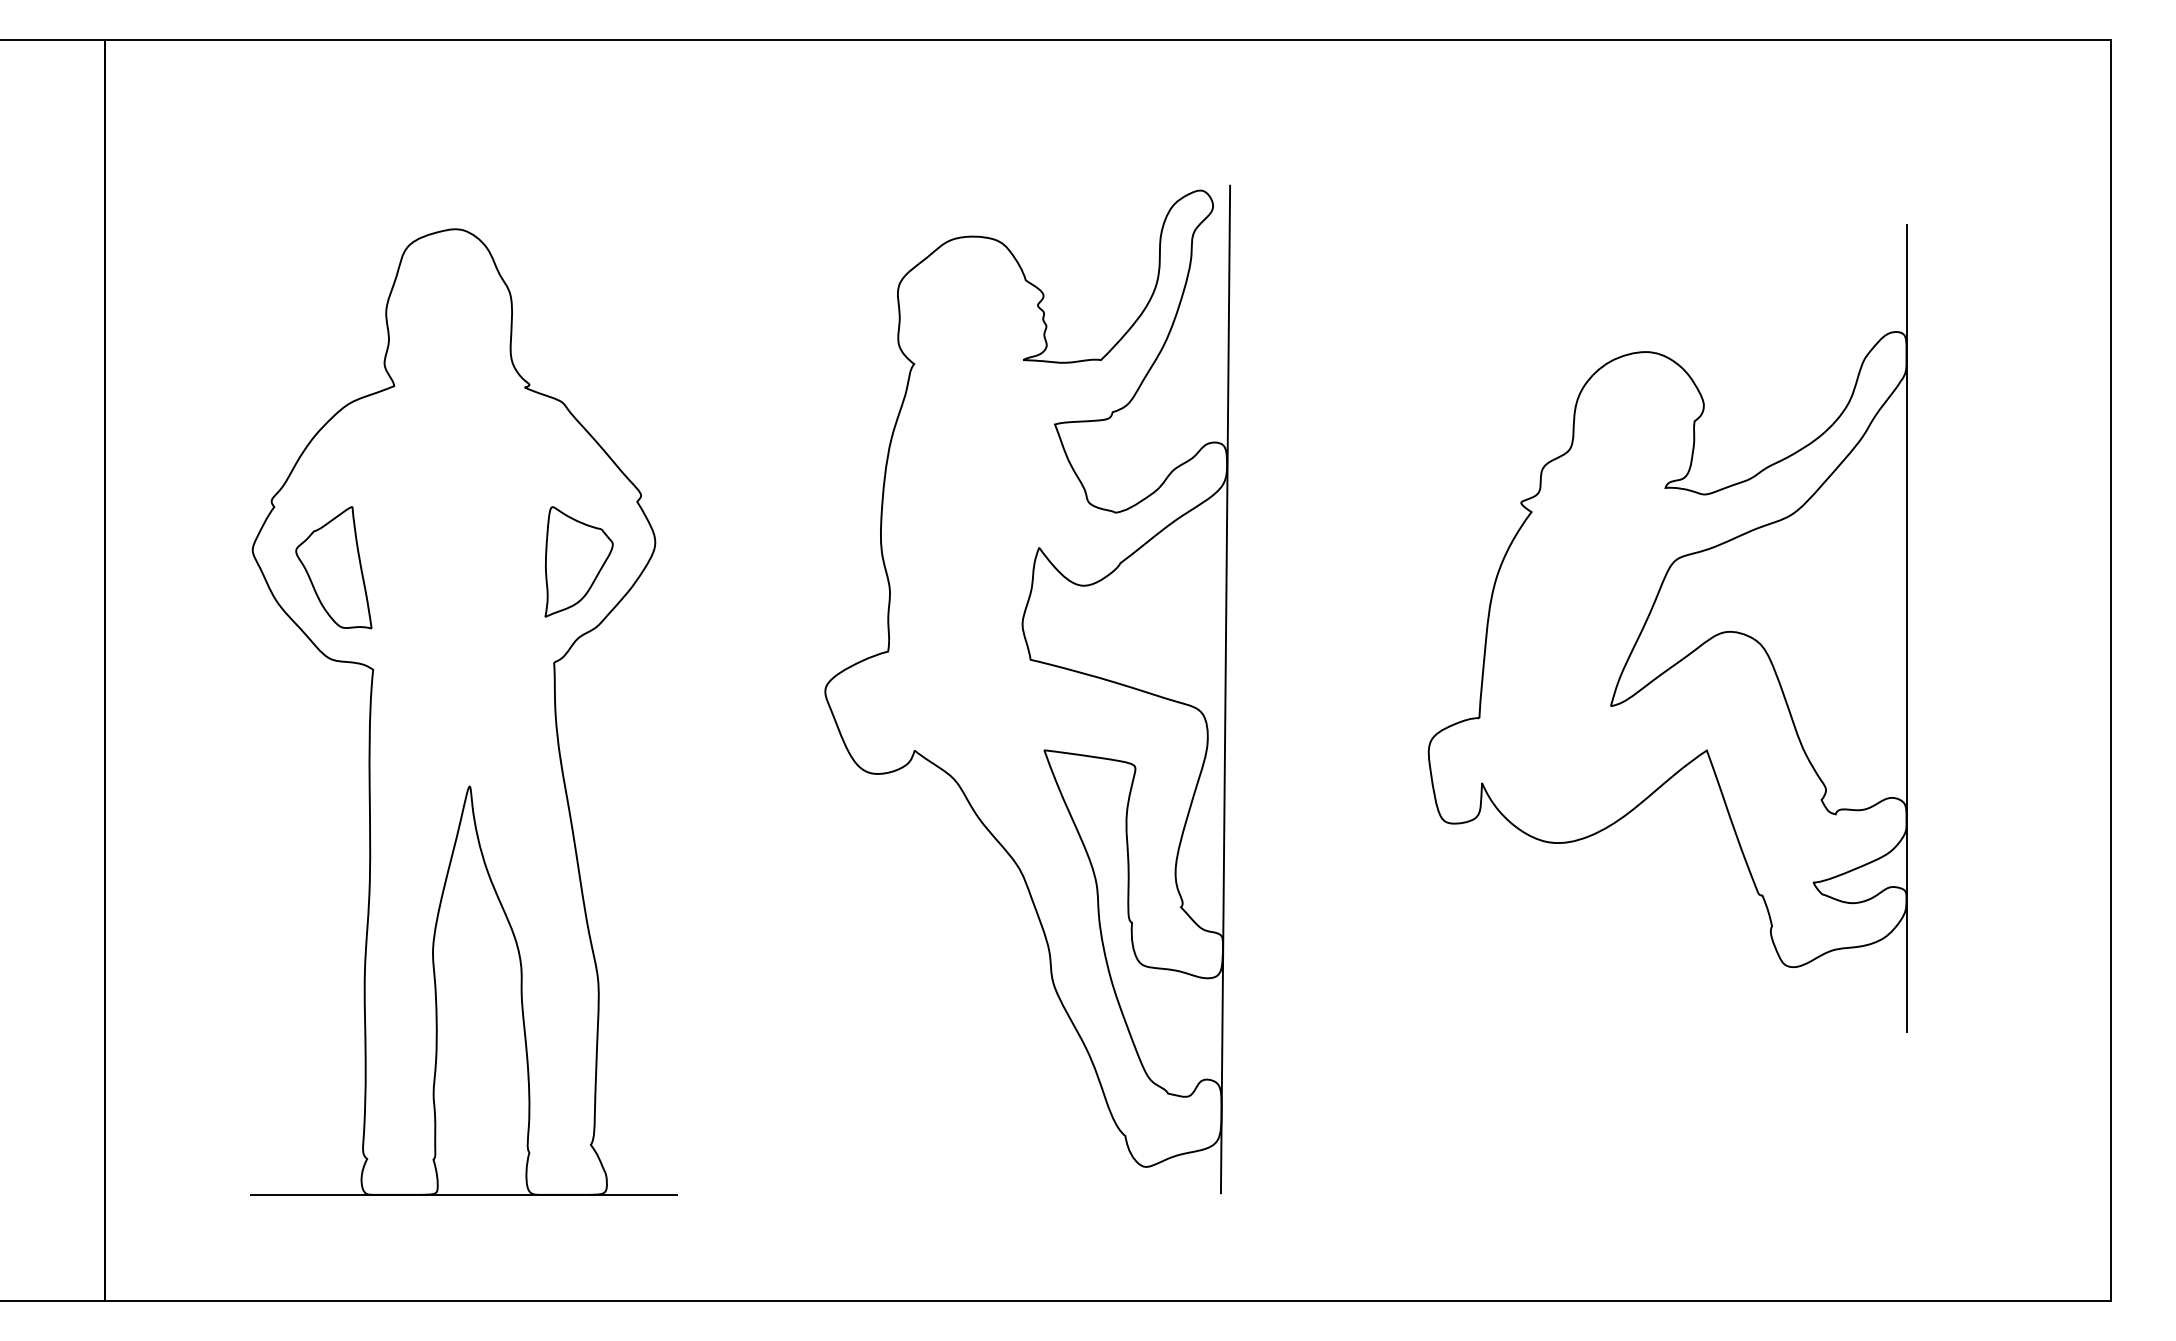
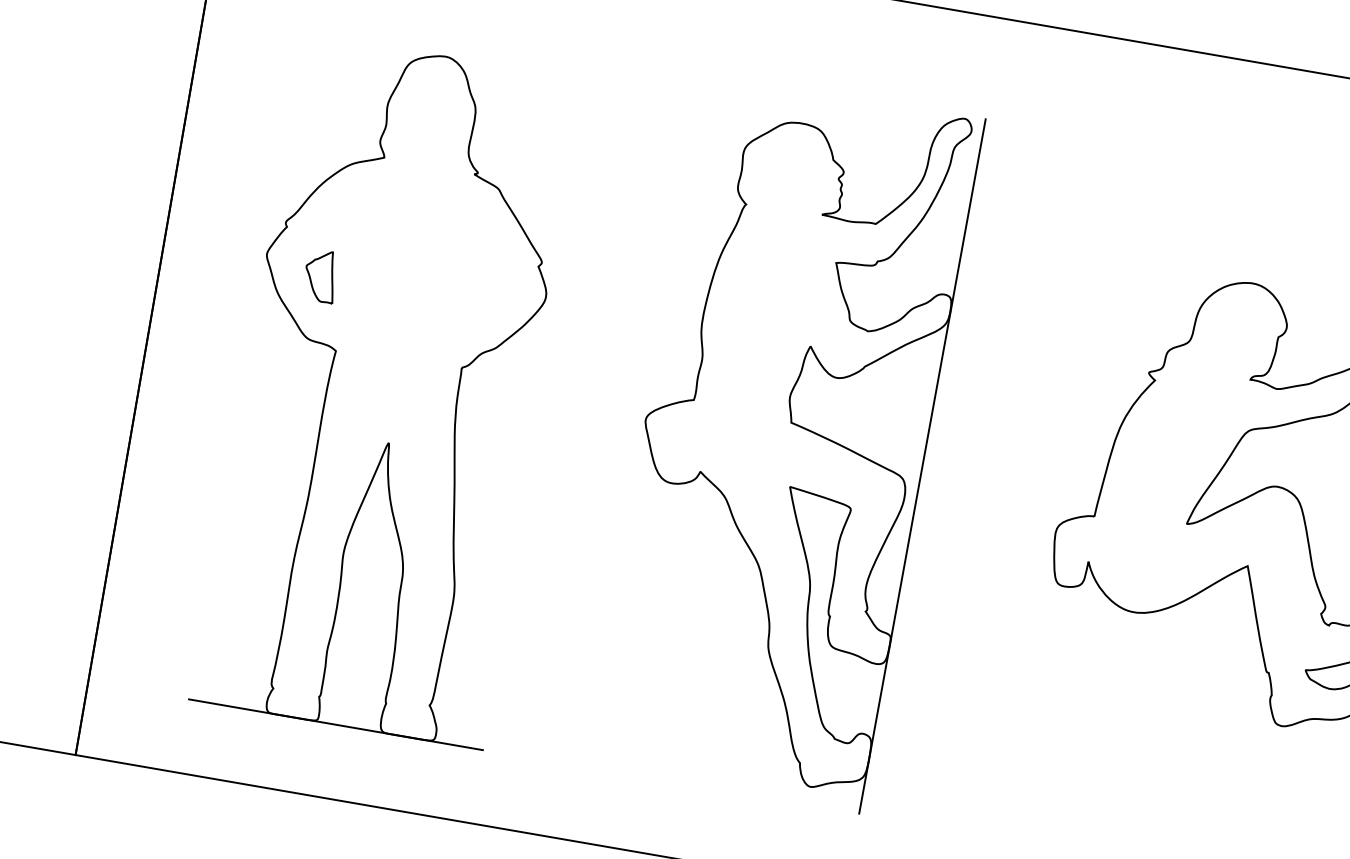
part: (578, 561) -> (490, 300), removed
part: (333, 567) -> (320, 275), size x0.6

